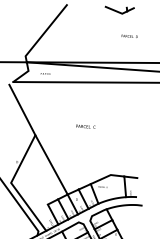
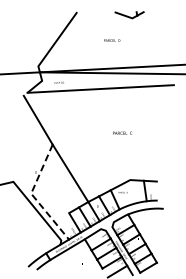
text: (130, 36) -> (112, 40), moved
text: (85, 125) -> (122, 132), moved
line: (13, 185) -> (33, 196), solid -> dashed

